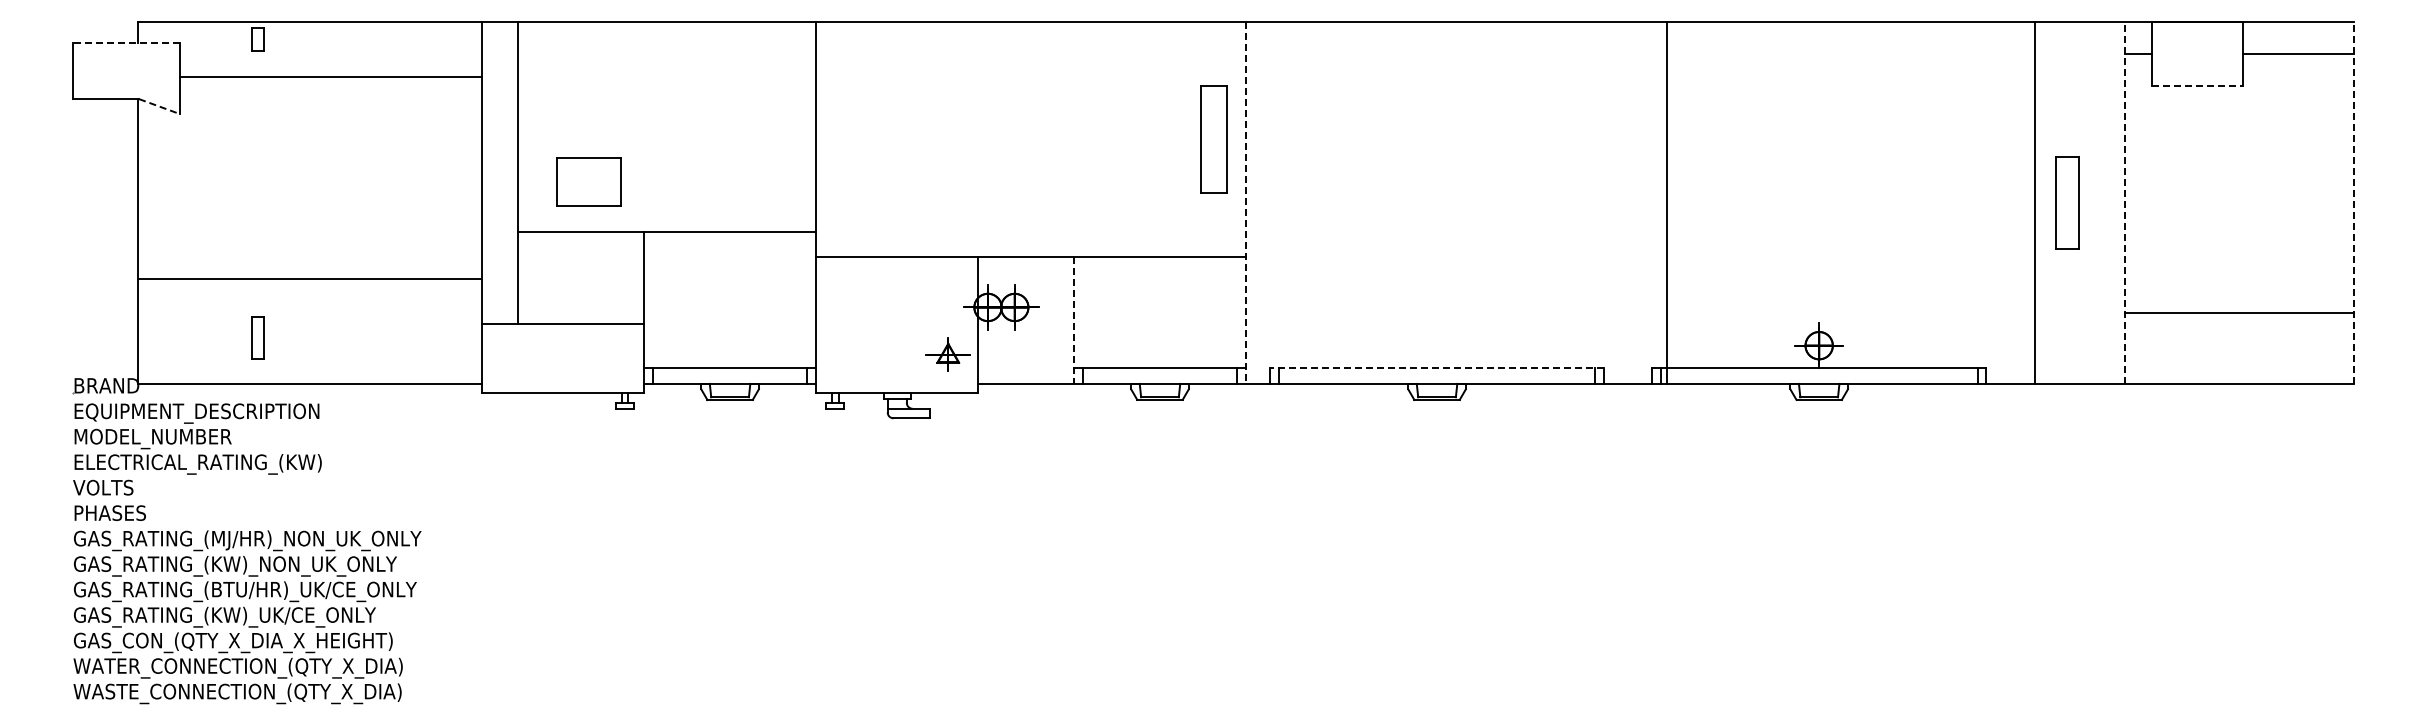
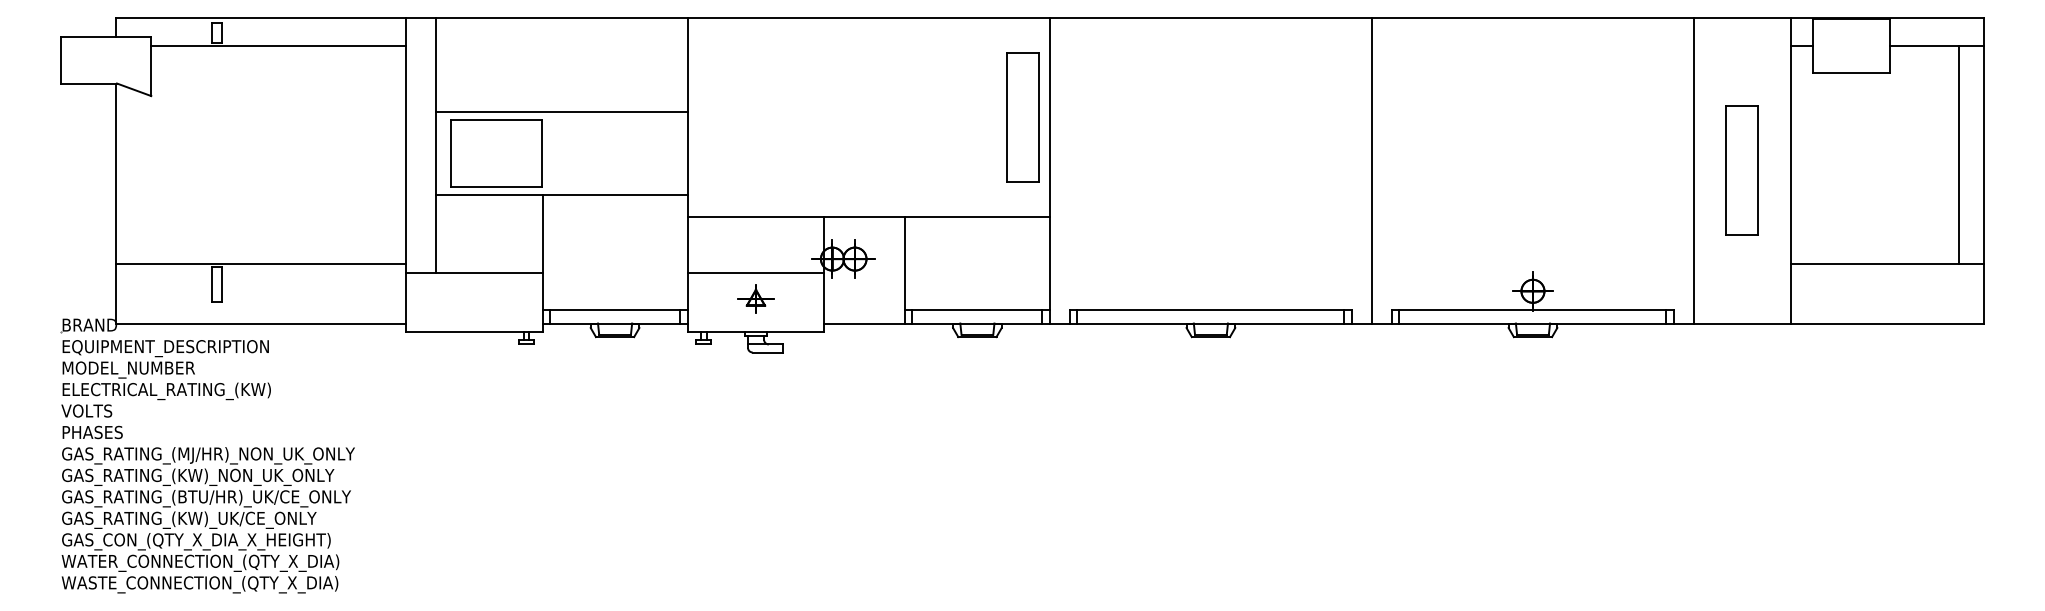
line: (125, 43) -> (105, 36), dashed -> solid
line: (330, 77) -> (278, 45), moved
line: (2197, 86) -> (1851, 72), dashed -> solid
line: (159, 106) -> (134, 89), dashed -> solid
line: (667, 132) -> (562, 111), added
part: (1213, 139) -> (1022, 117), size x1.43
part: (588, 181) -> (495, 152), size x1.67
line: (2325, 183) -> (1959, 154), added
line: (1667, 202) -> (1372, 170), moved
line: (2035, 202) -> (1694, 170), moved
part: (2067, 202) -> (1742, 170), size x1.67
line: (2124, 202) -> (1790, 170), dashed -> solid
line: (2354, 202) -> (1984, 170), dashed -> solid
line: (1245, 203) -> (1049, 171), dashed -> solid
line: (309, 279) -> (260, 264), moved
line: (1074, 320) -> (905, 270), dashed -> solid
line: (897, 323) -> (756, 272), added
part: (947, 354) -> (755, 298), moved
line: (1436, 368) -> (1210, 310), dashed -> solid

